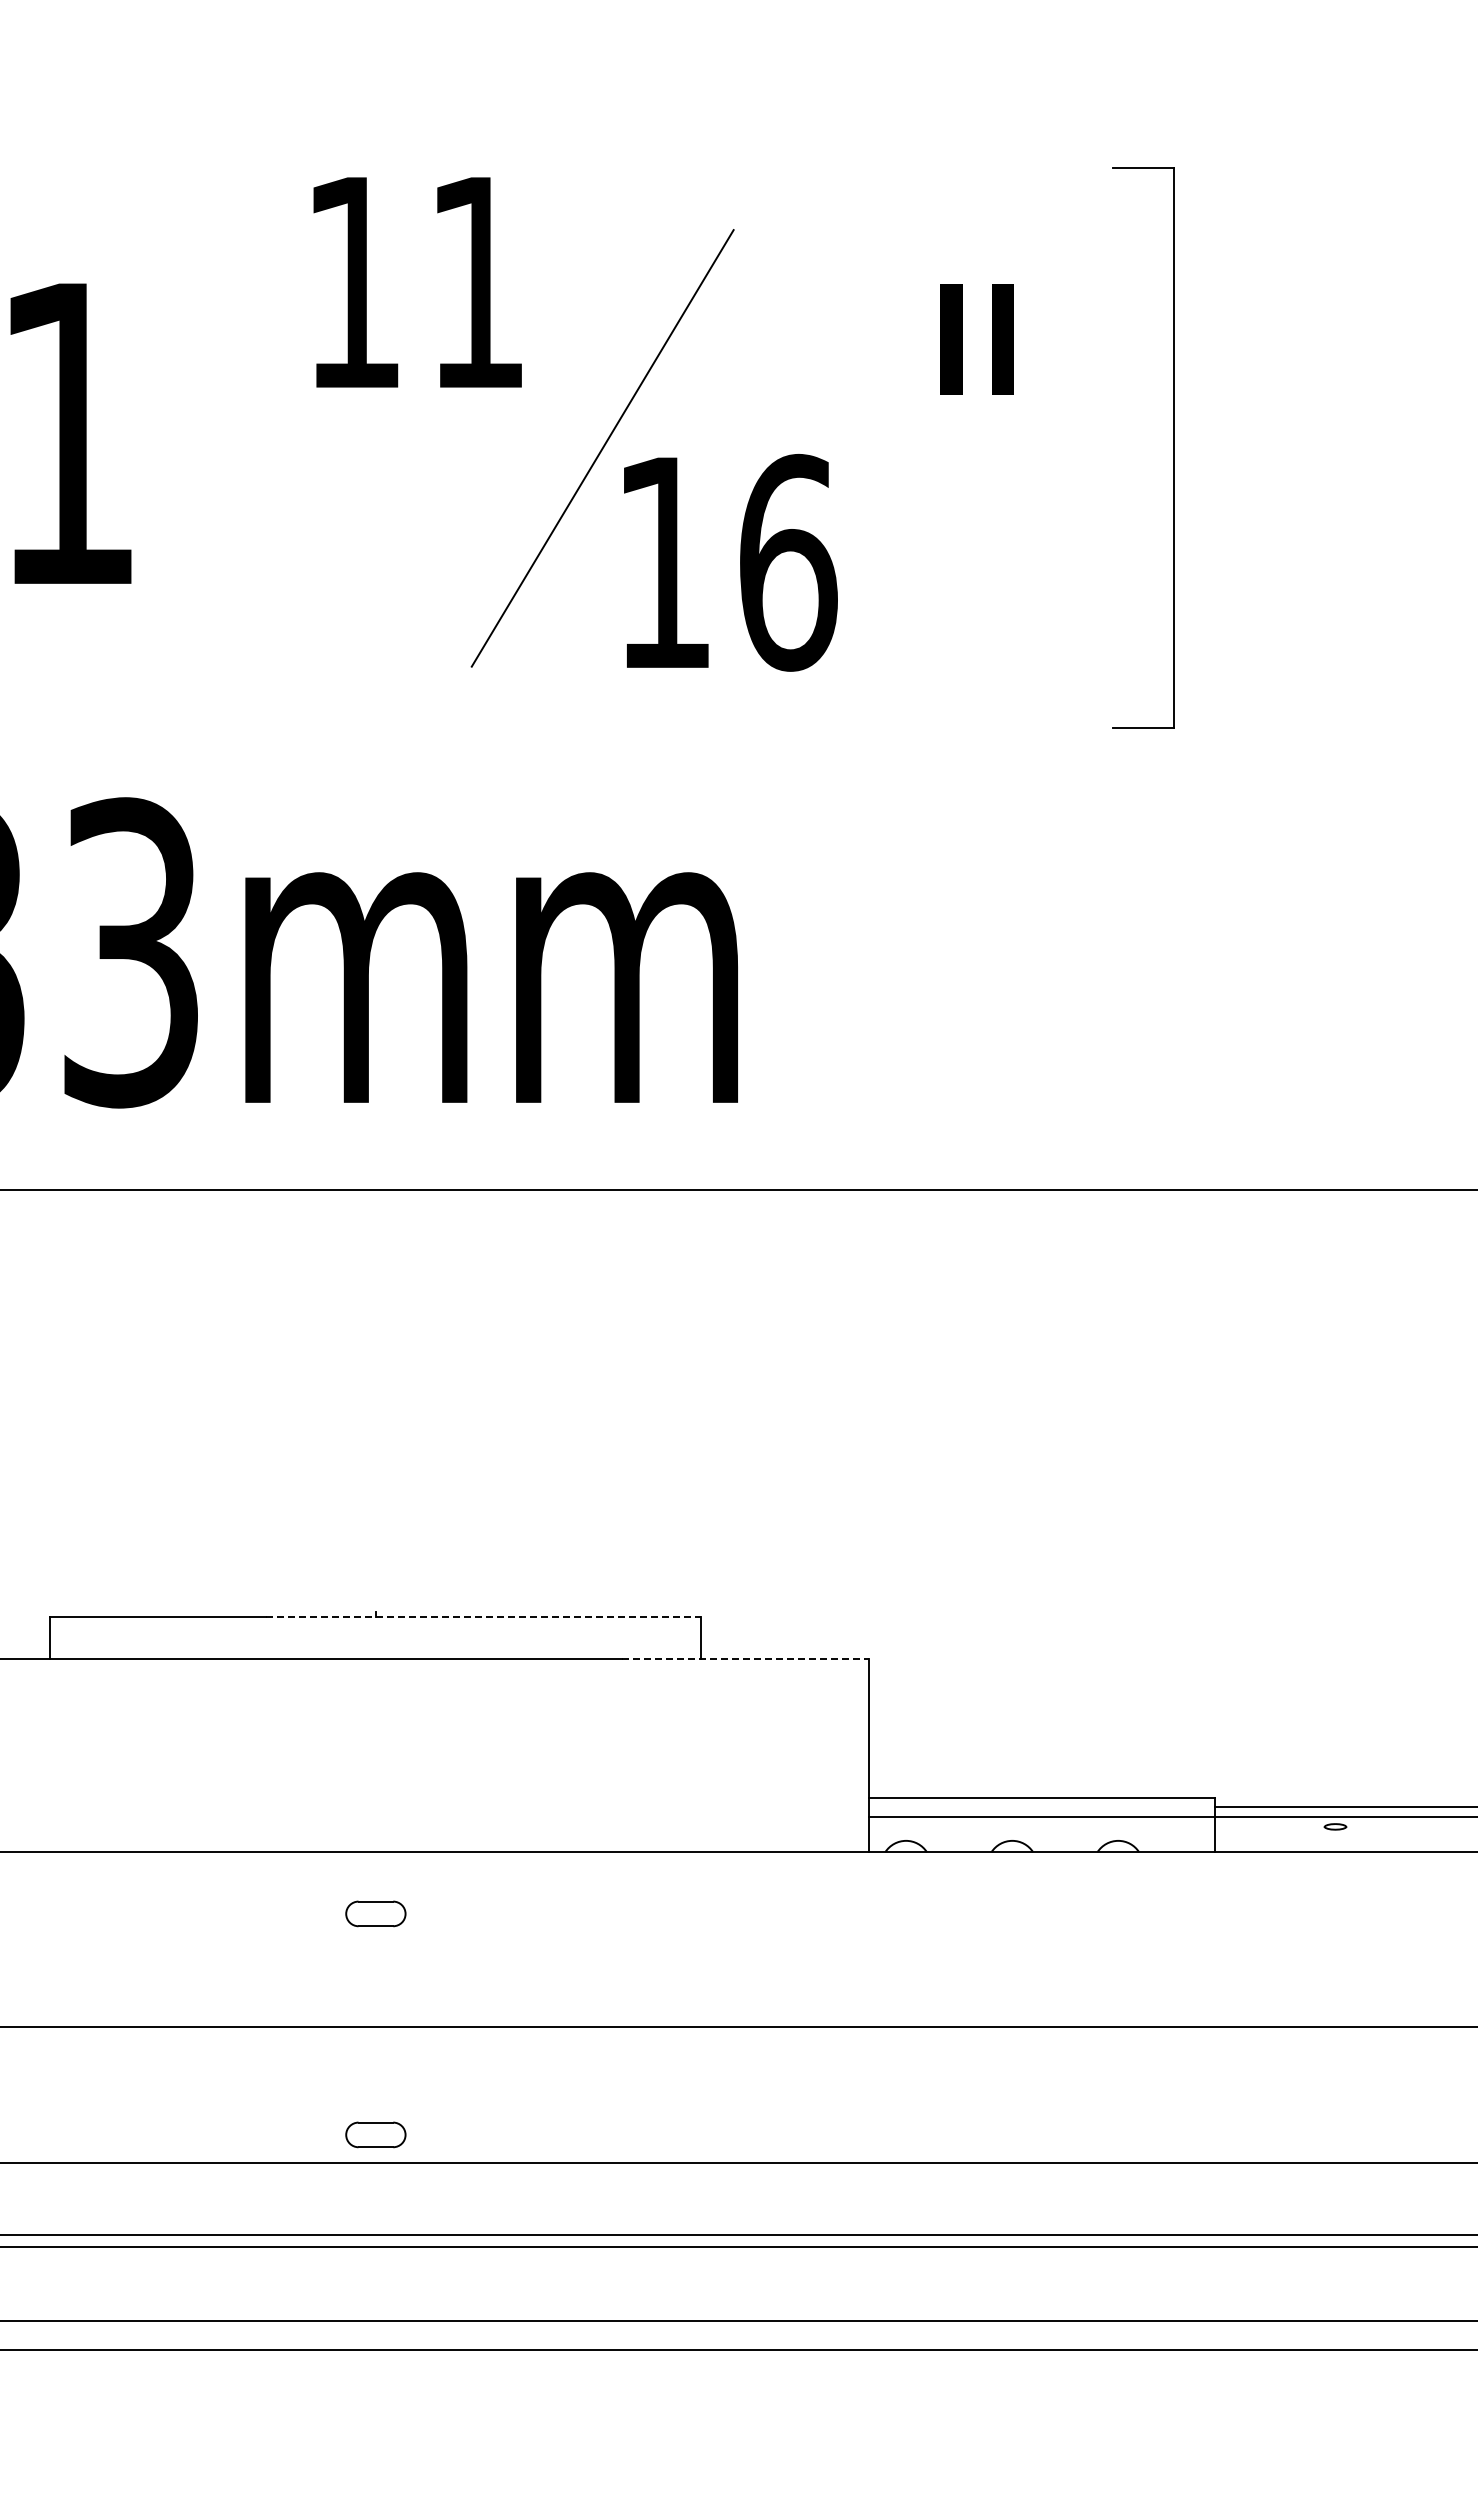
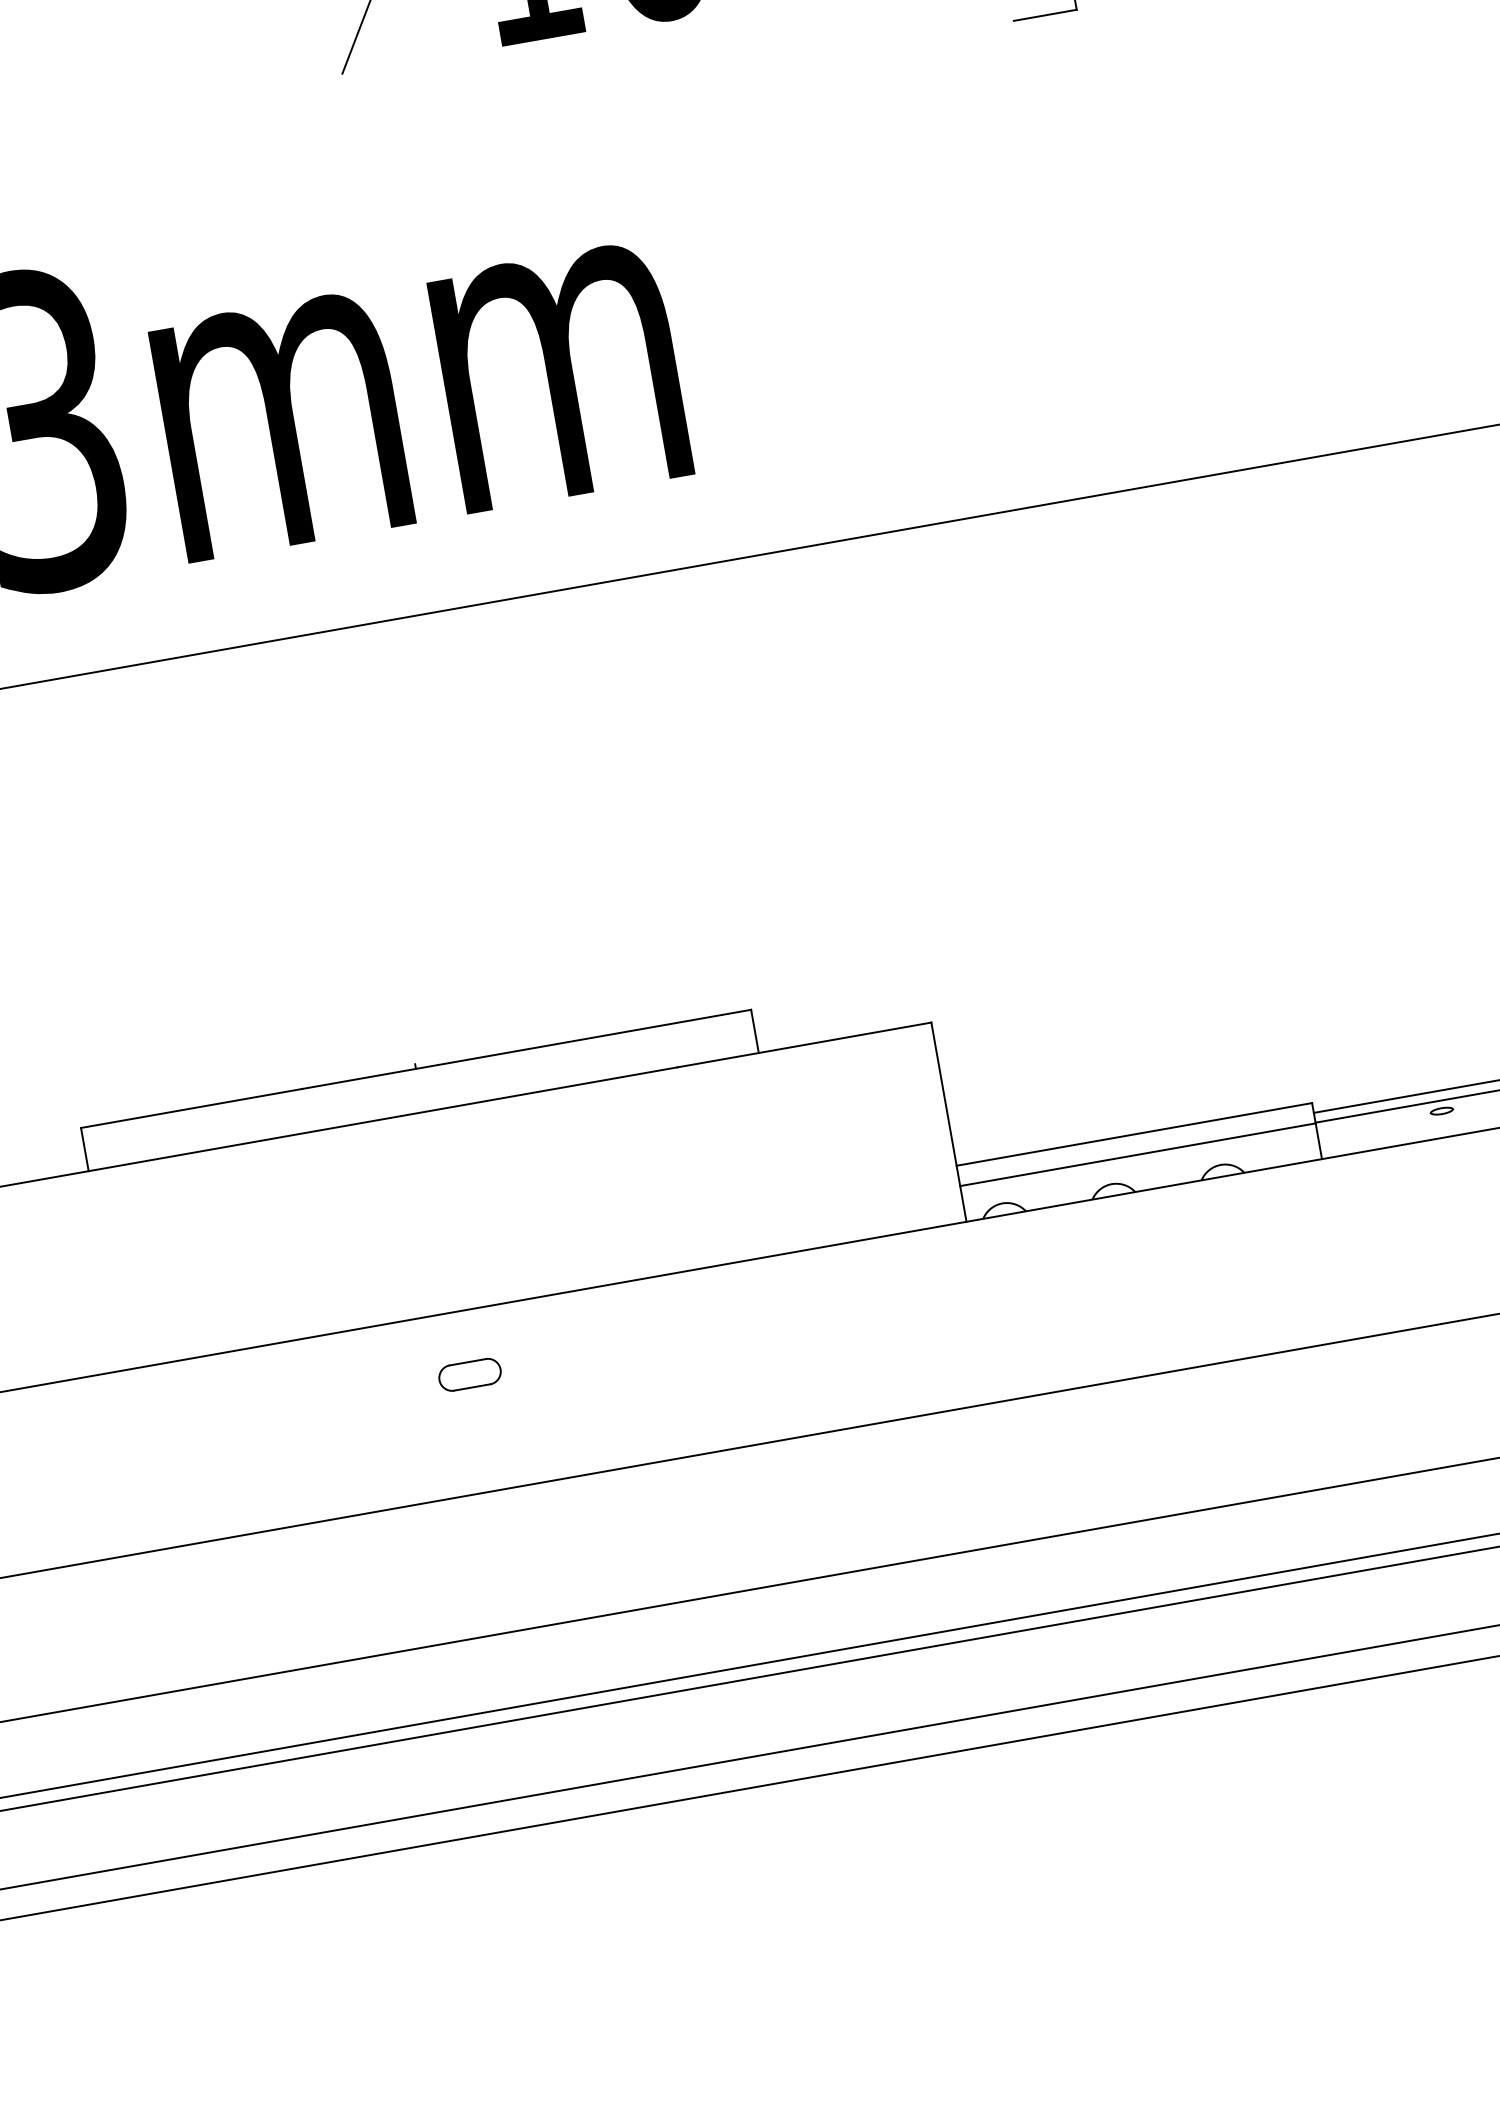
line: (483, 1616) -> (526, 1049), dashed -> solid
line: (746, 1658) -> (805, 1044), dashed -> solid
part: (375, 2134) -> (509, 1601), removed

